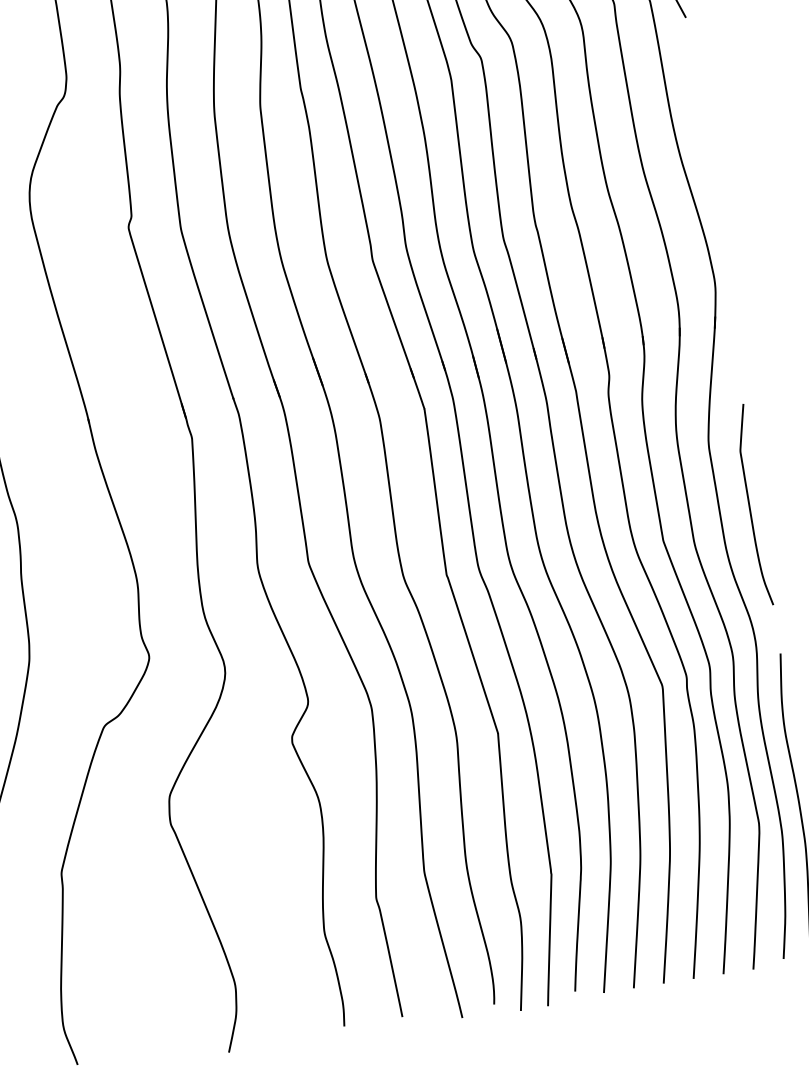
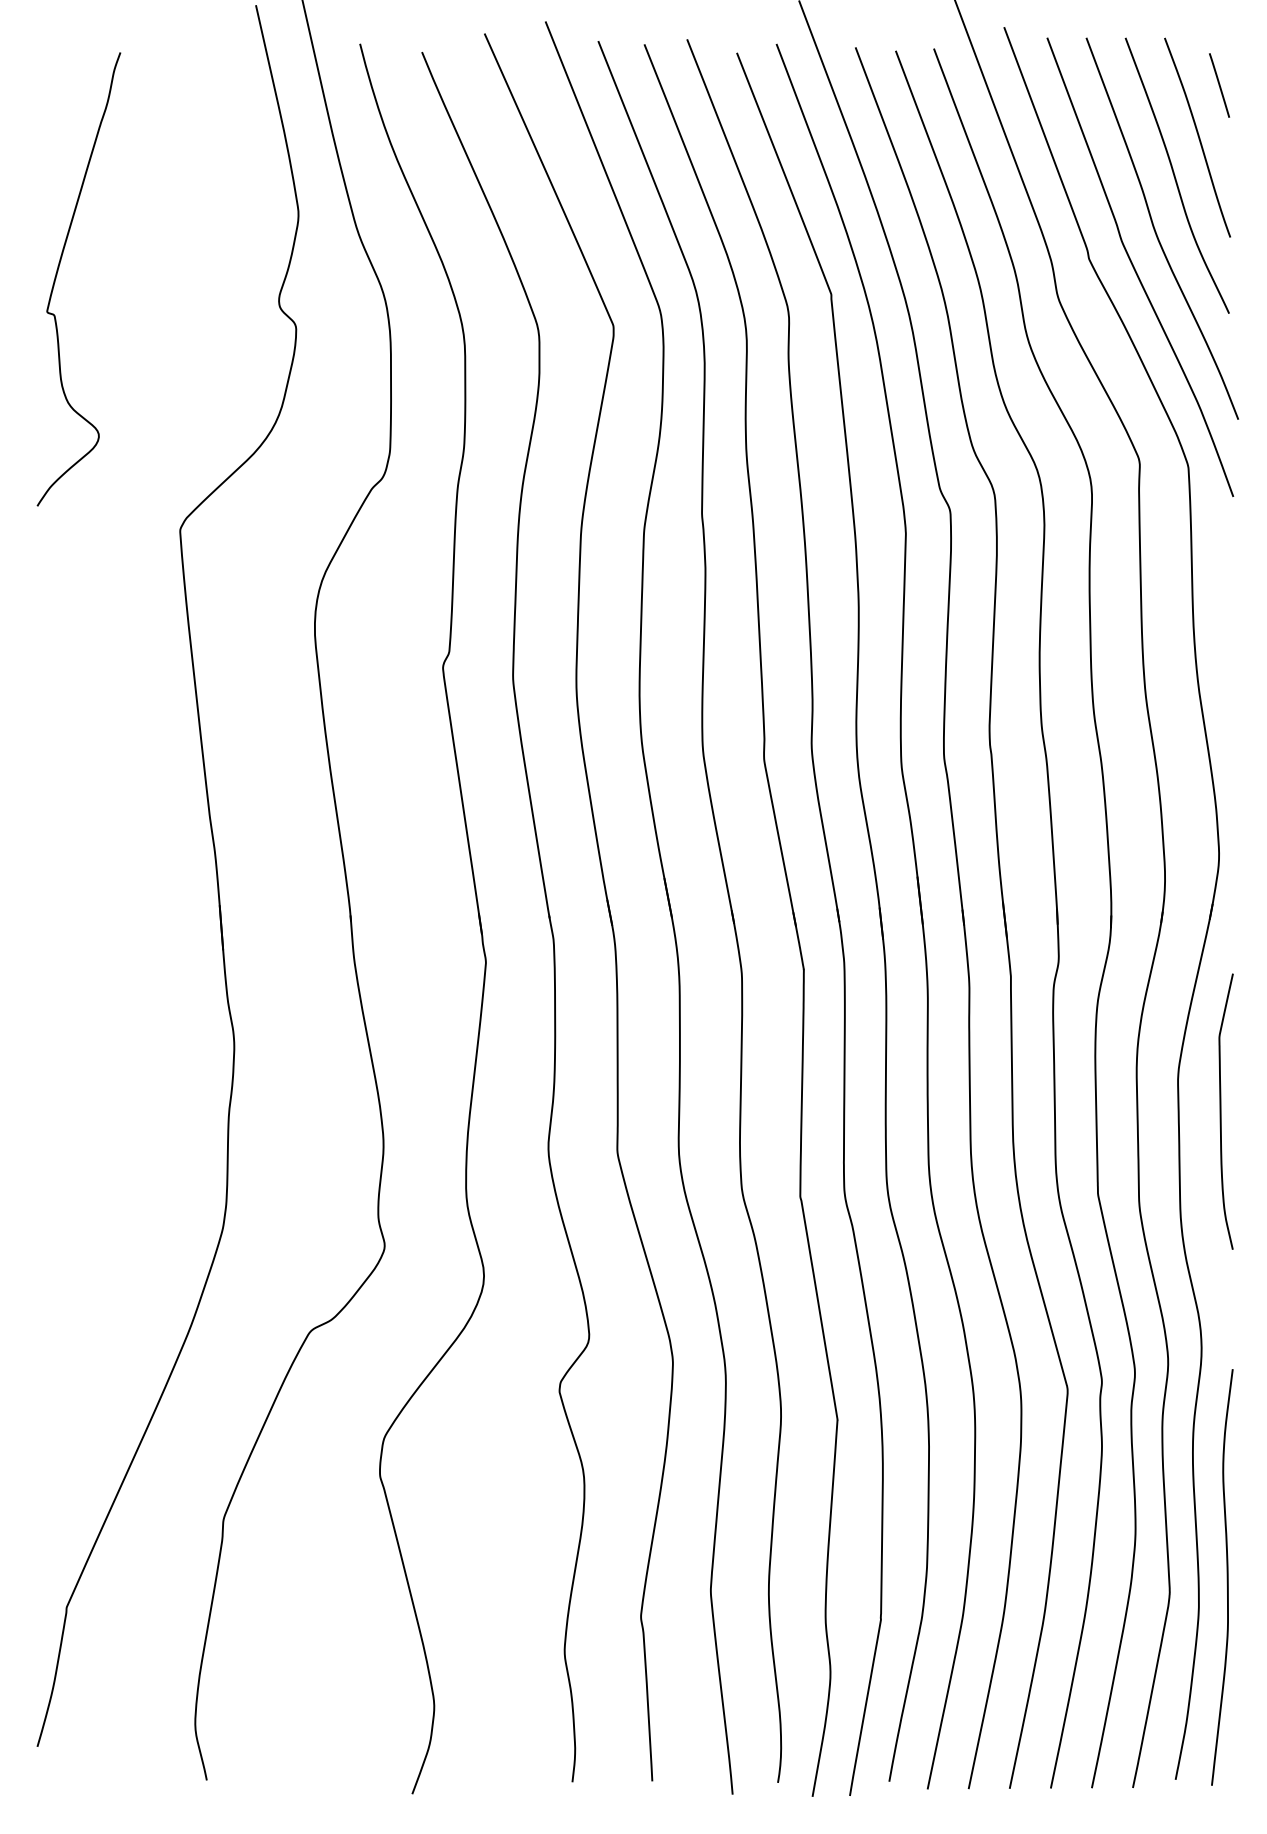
curve: (750, 505) -> (1221, 1111), moved

